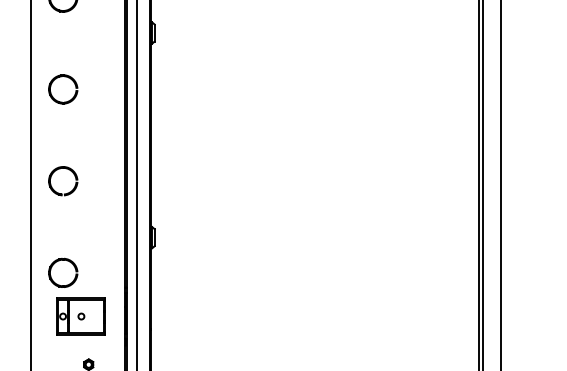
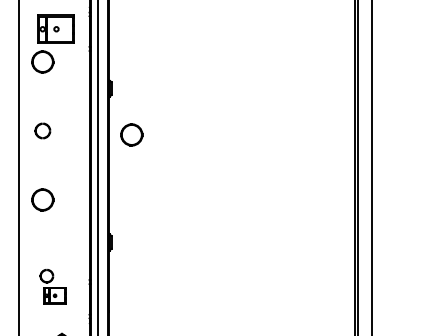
part: (62, 88) -> (42, 130), size x0.7
part: (181, 94) -> (131, 134), added
part: (76, 296) -> (52, 286), size x0.6

